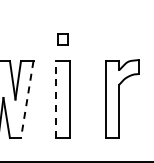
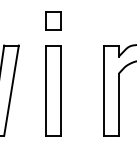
part: (62, 39) -> (52, 20), size x1.43
line: (56, 99) -> (45, 90), dashed -> solid
line: (27, 100) -> (11, 91), dashed -> solid

